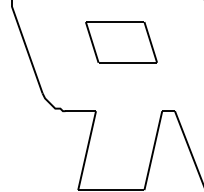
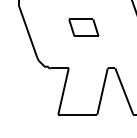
part: (120, 42) -> (83, 27), size x0.7

